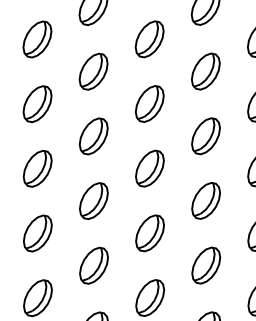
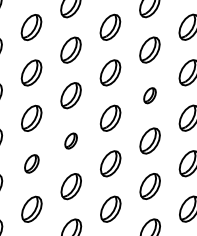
part: (205, 136) -> (149, 95), size x0.6
part: (92, 200) -> (70, 140), size x0.6
part: (37, 232) -> (31, 163), size x0.7

